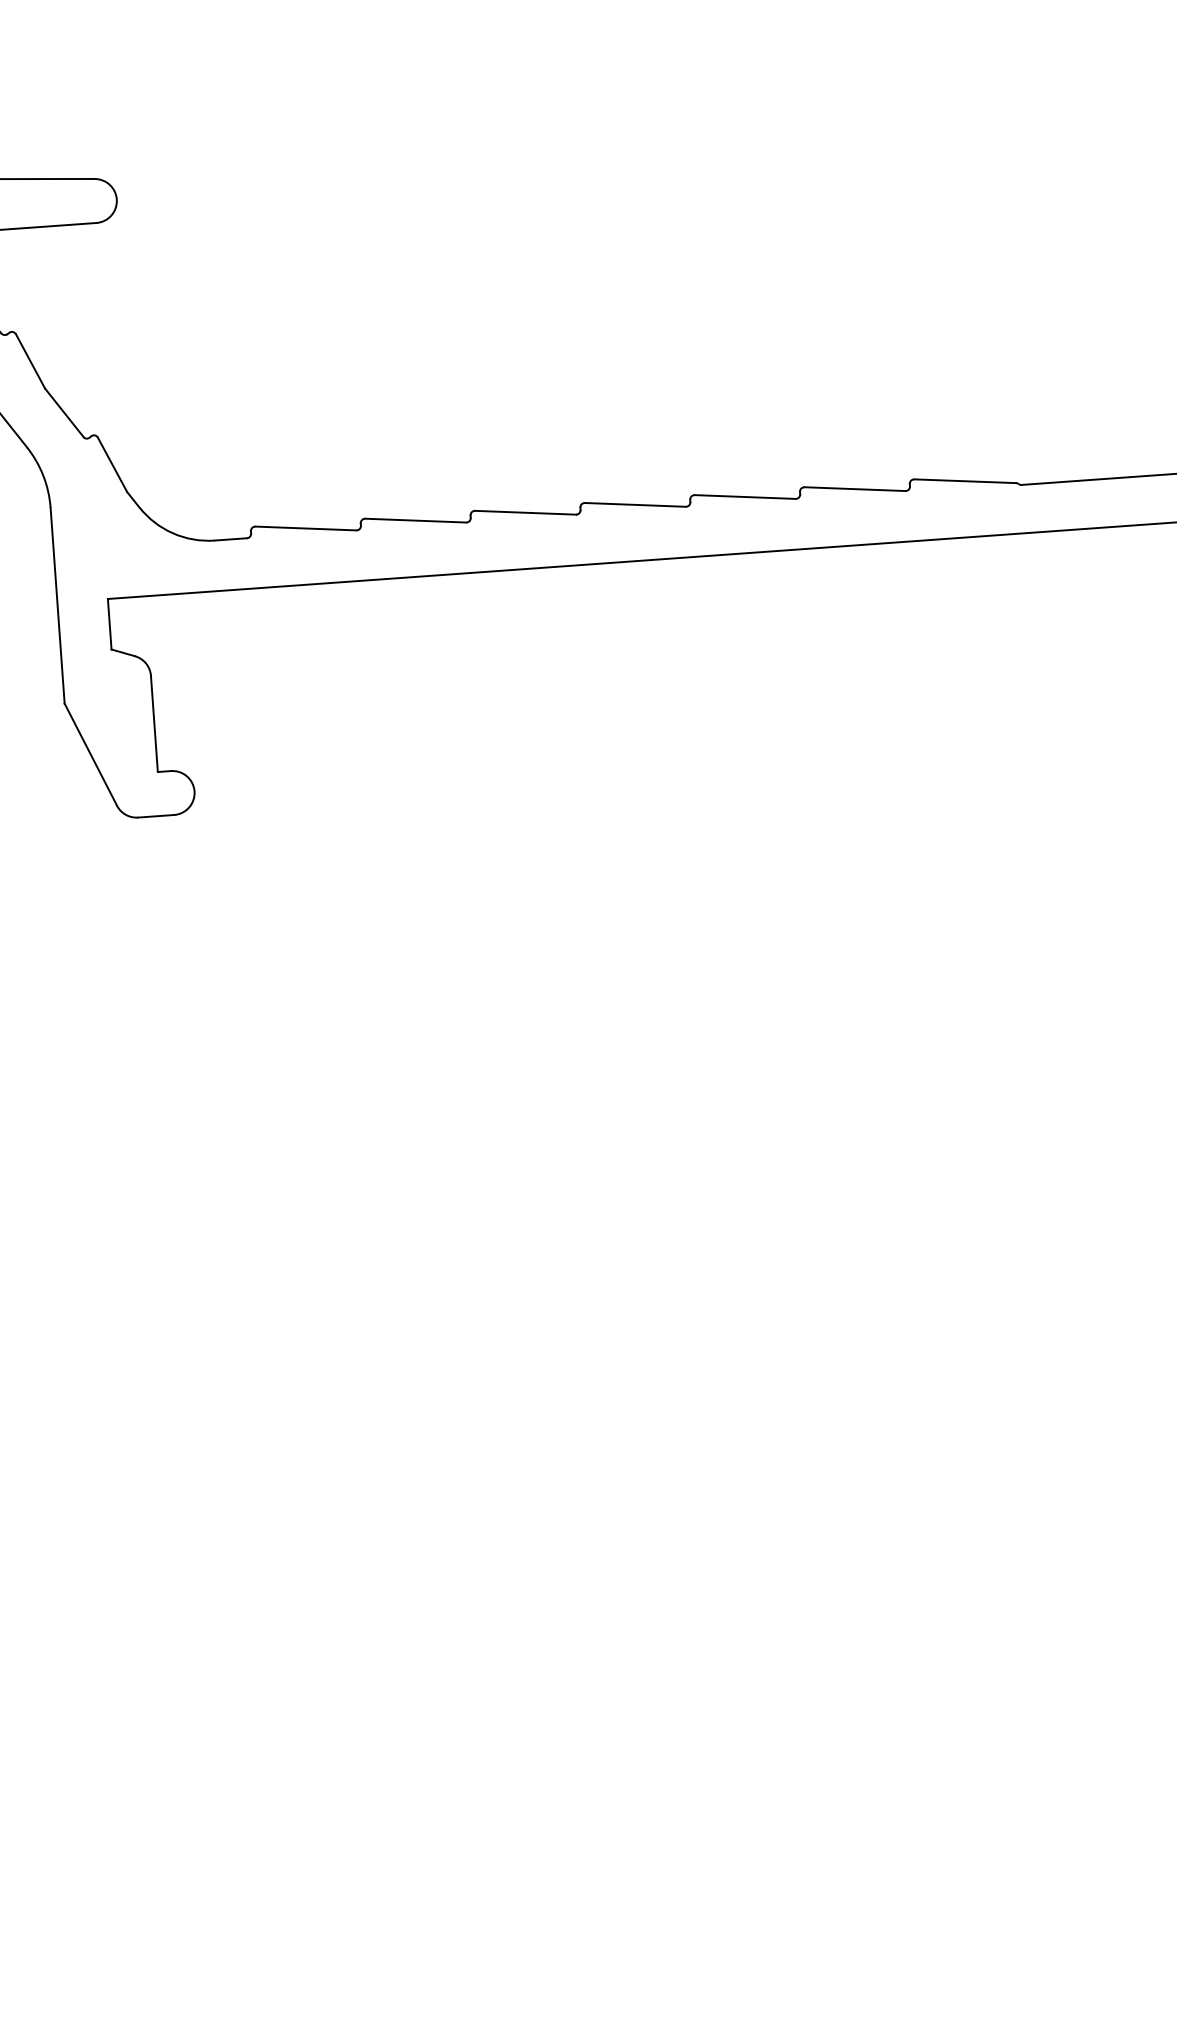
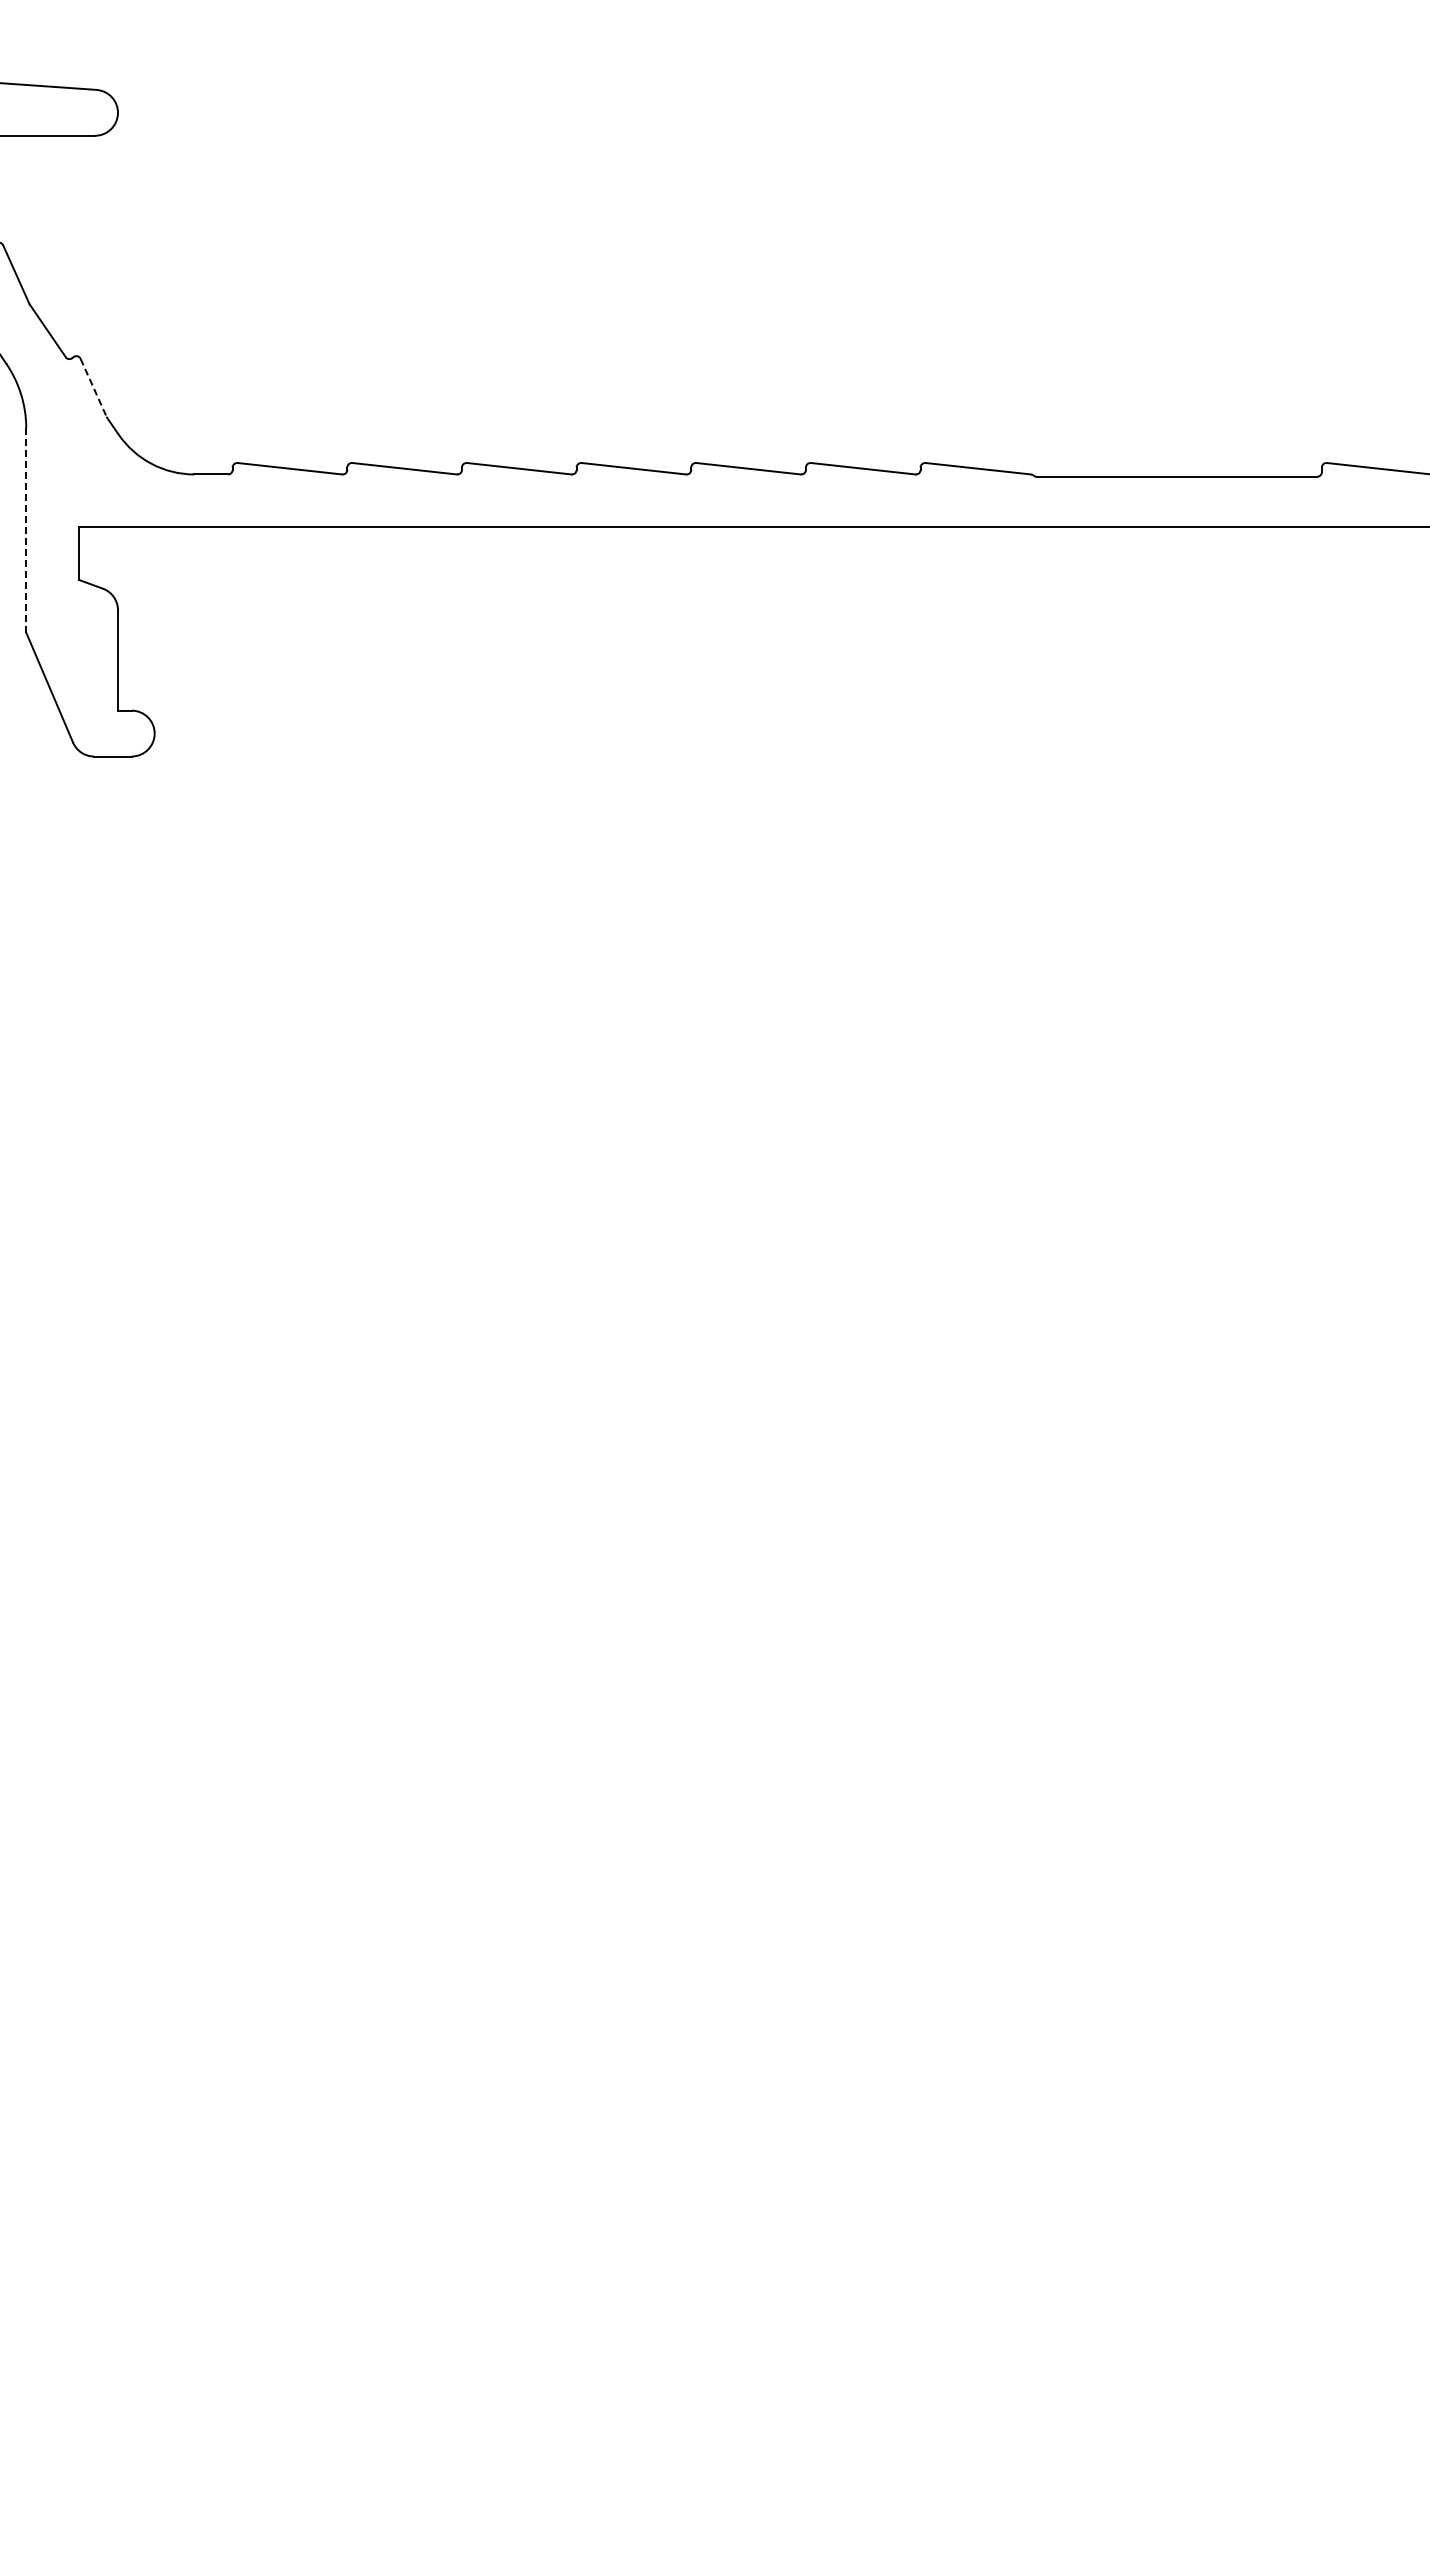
line: (113, 465) -> (94, 388), solid -> dashed
line: (57, 605) -> (26, 530), solid -> dashed

